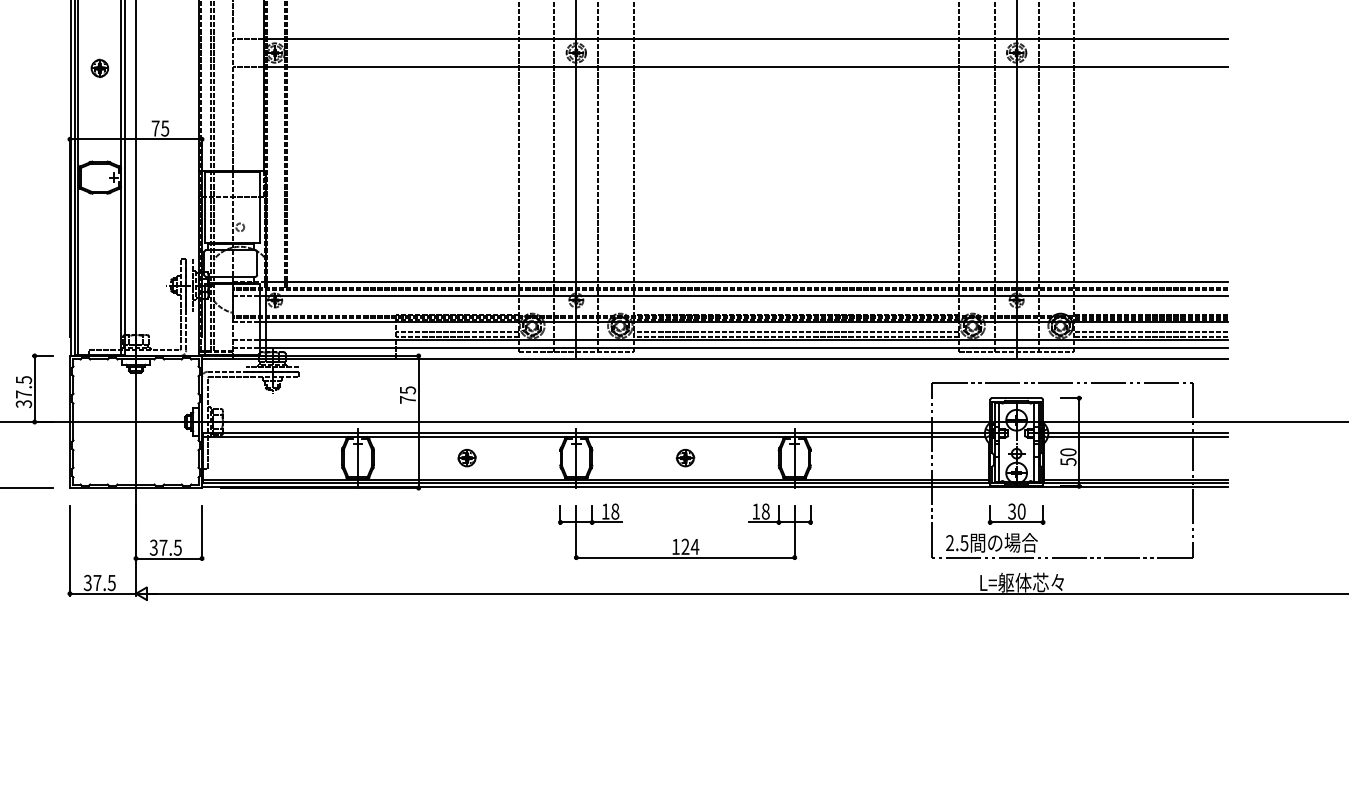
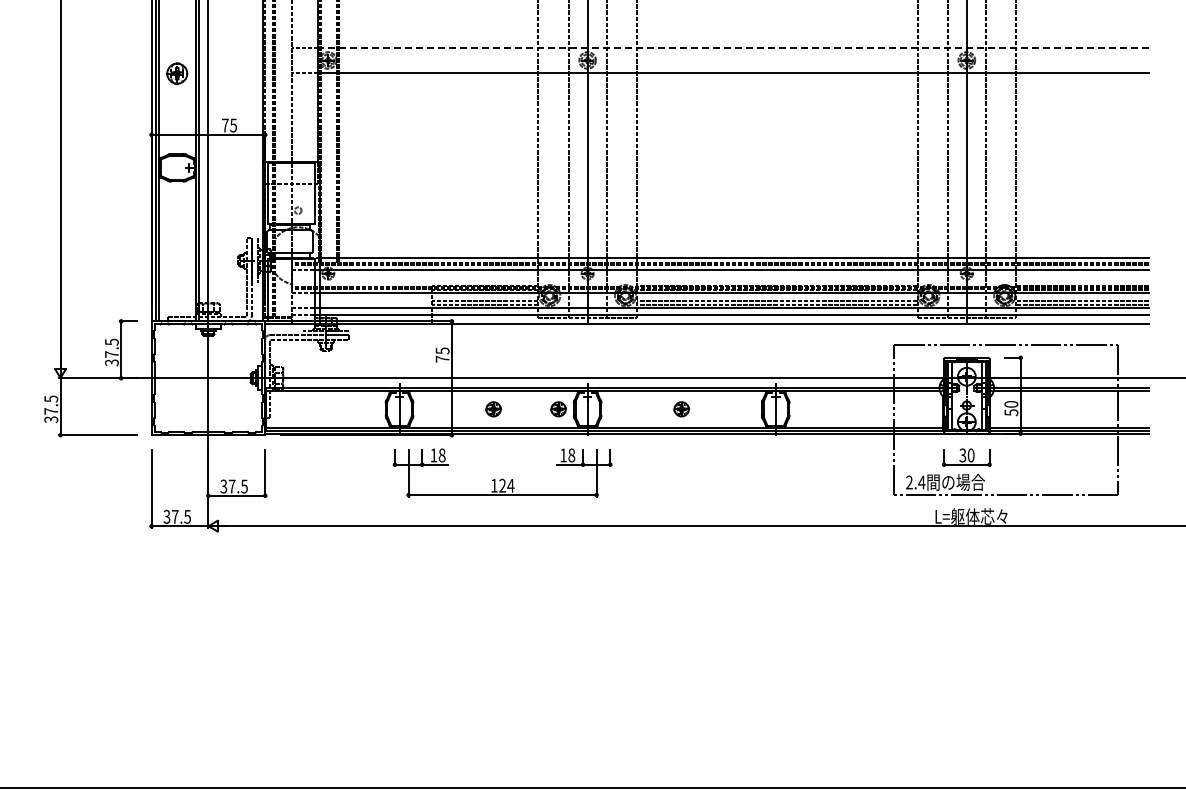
line: (745, 39) -> (733, 48), solid -> dashed
part: (100, 68) -> (177, 73), size x1.4
part: (542, 458) -> (558, 409), added
part: (685, 531) -> (502, 472), moved
text: (964, 543) -> (921, 482), 2.5 -> 2.4

